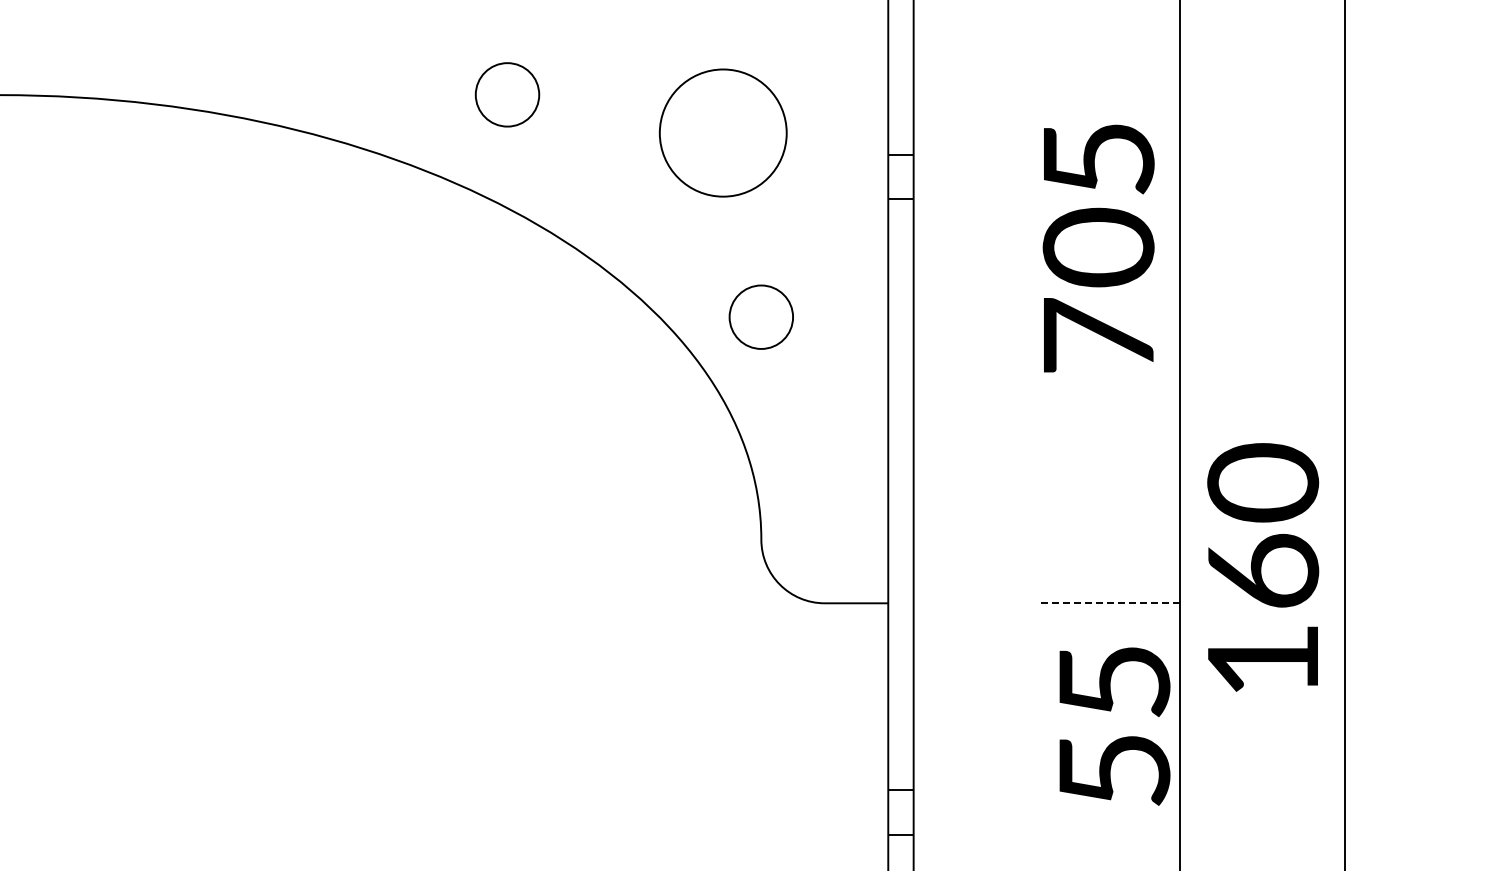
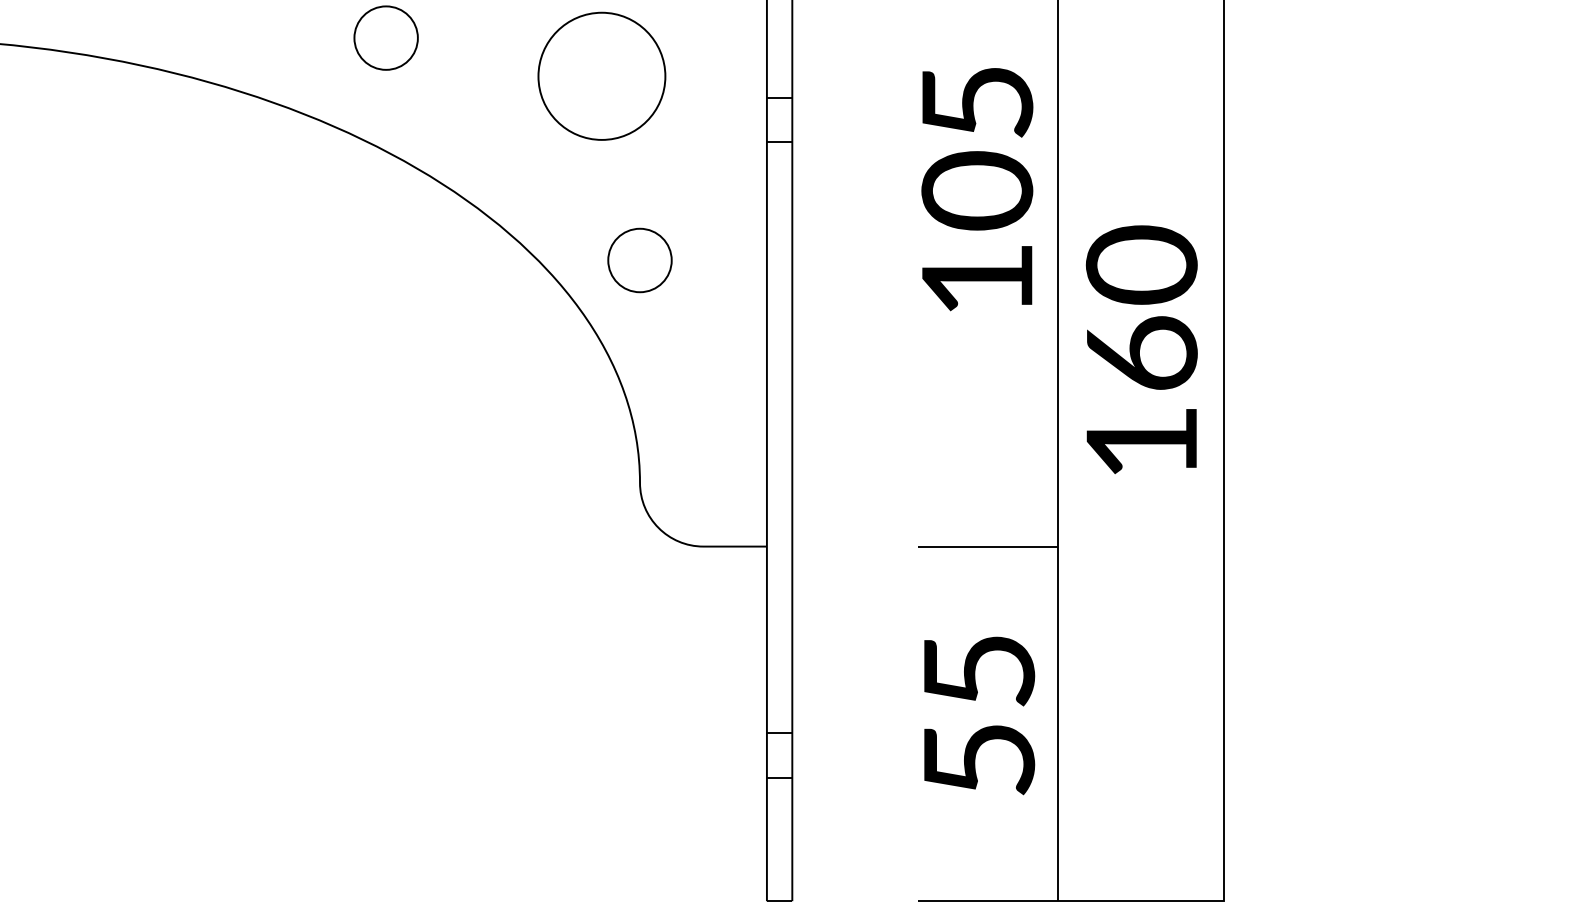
text: (1098, 335) -> (977, 278), 705 -> 105
text: (1262, 567) -> (1141, 349), moved
line: (1108, 603) -> (987, 546), dashed -> solid
text: (1114, 726) -> (979, 715), moved

